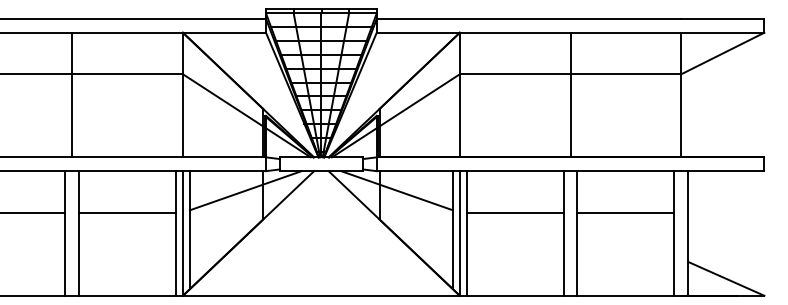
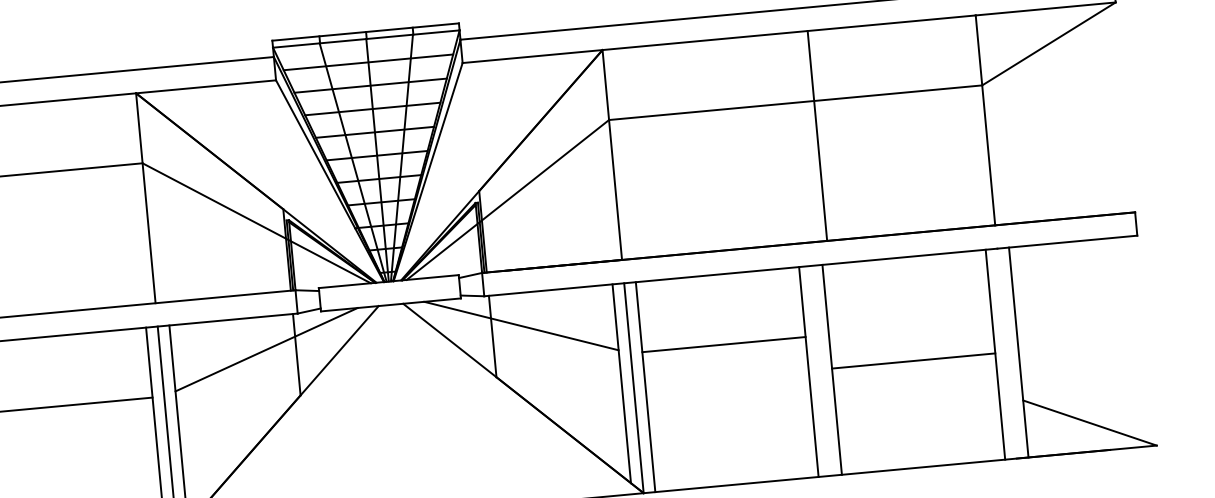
line: (570, 94) -> (817, 135), moved
line: (625, 212) -> (912, 360), moved

